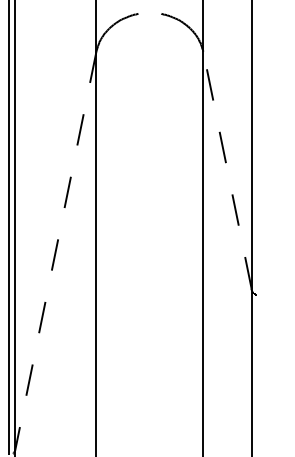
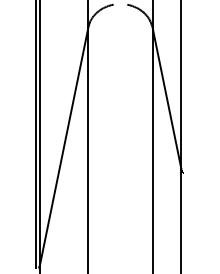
line: (226, 168) -> (166, 97), dashed -> solid
line: (54, 252) -> (63, 147), dashed -> solid

